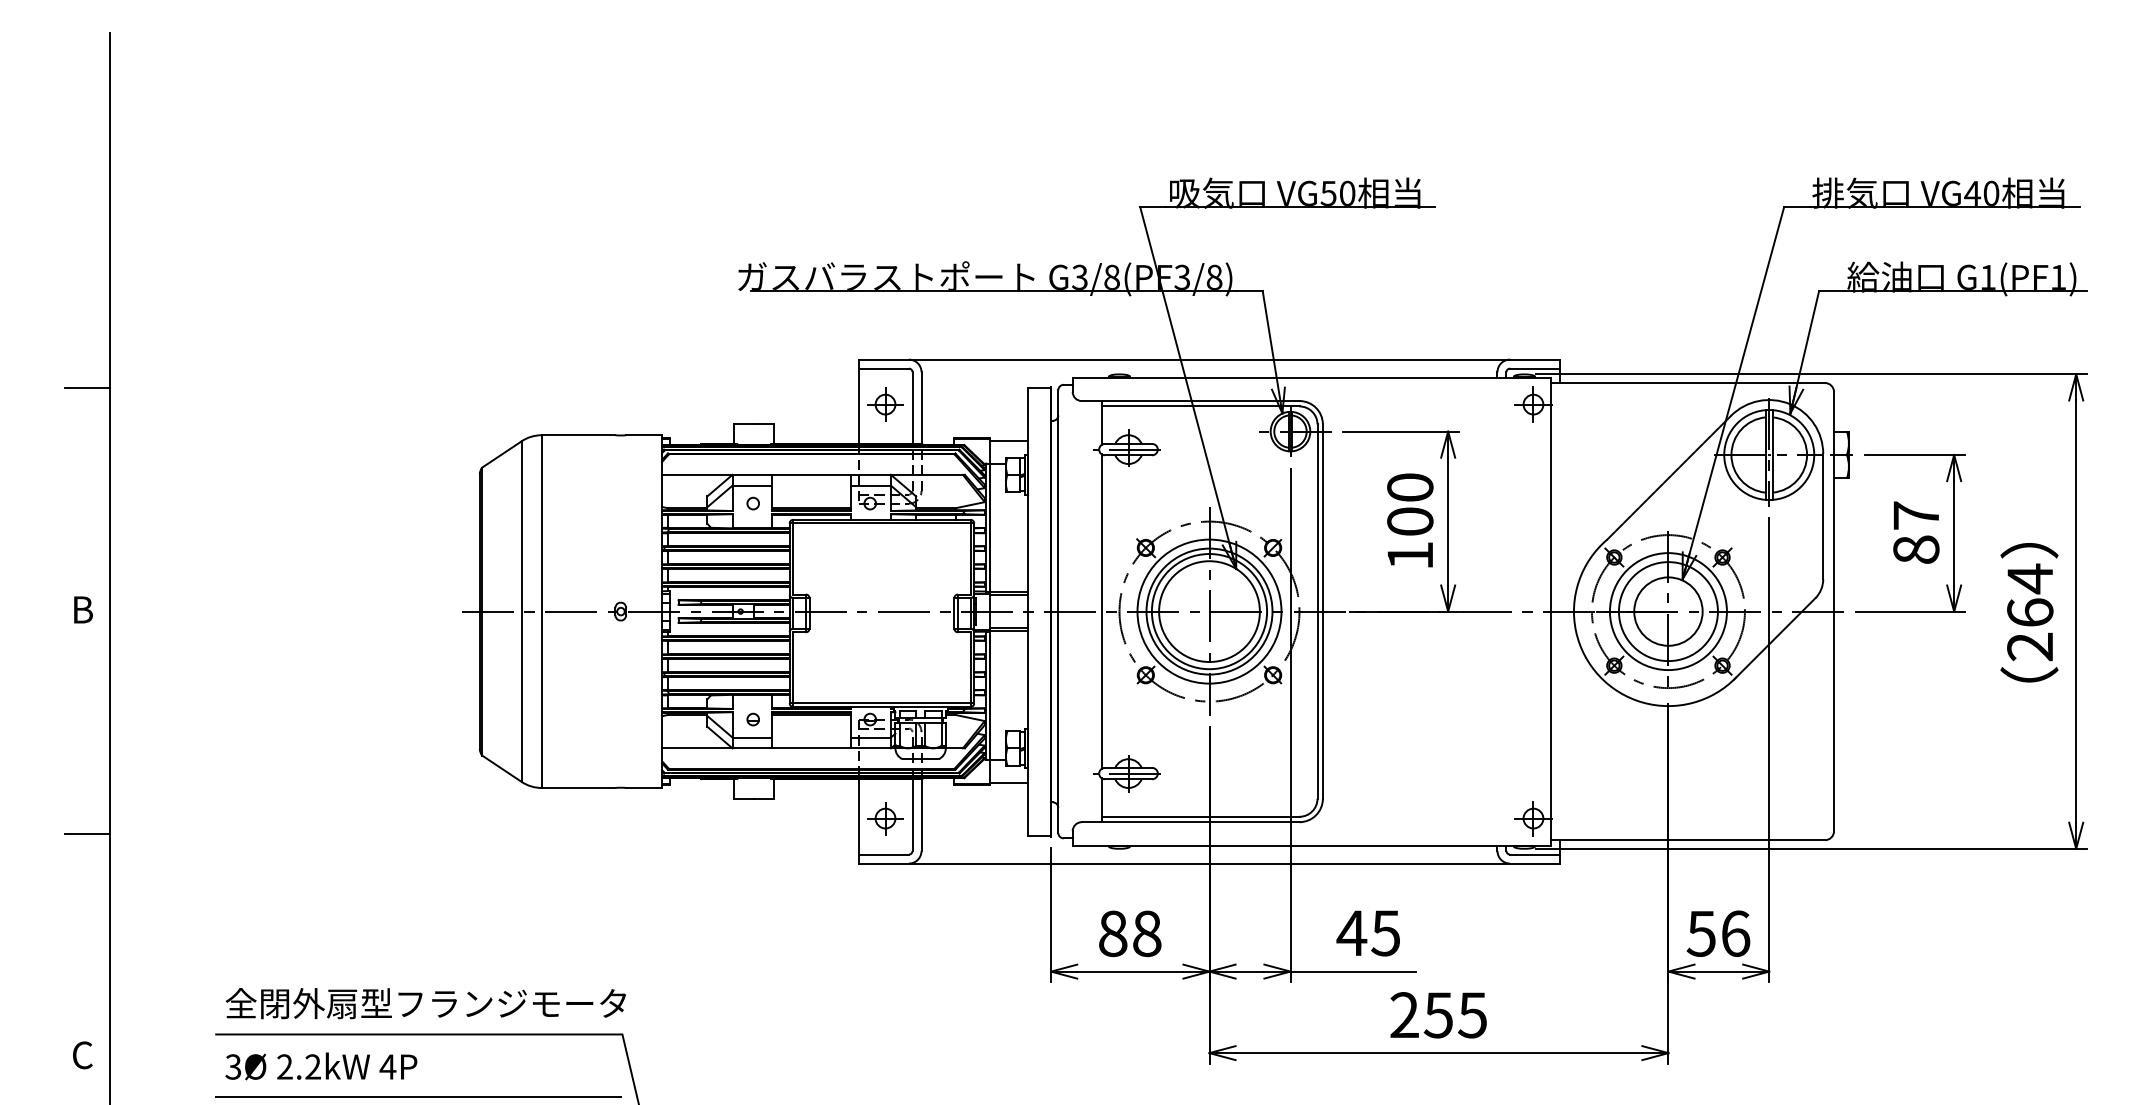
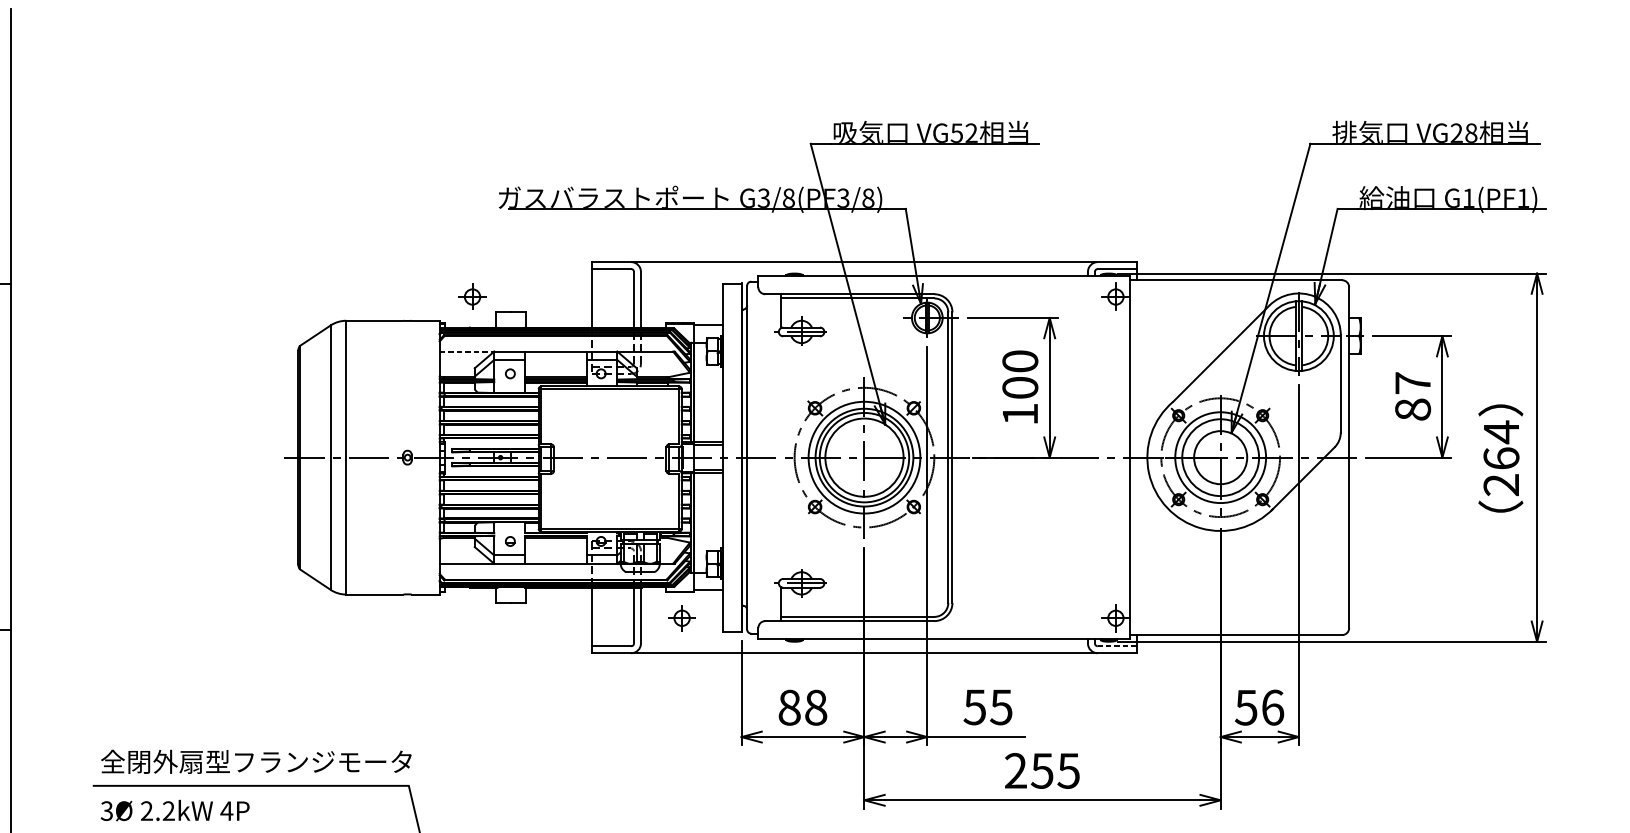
text: (1347, 192) -> (971, 132), VG50 -> VG52
text: (1981, 192) -> (1463, 132), VG40 -> VG28
part: (885, 404) -> (472, 296), moved
line: (697, 474) -> (467, 351), solid -> dashed
line: (1101, 611) -> (780, 457), removed
part: (885, 818) -> (682, 618), moved
line: (1534, 854) -> (1116, 646), solid -> dashed
text: (1351, 933) -> (974, 707), 45 -> 55

